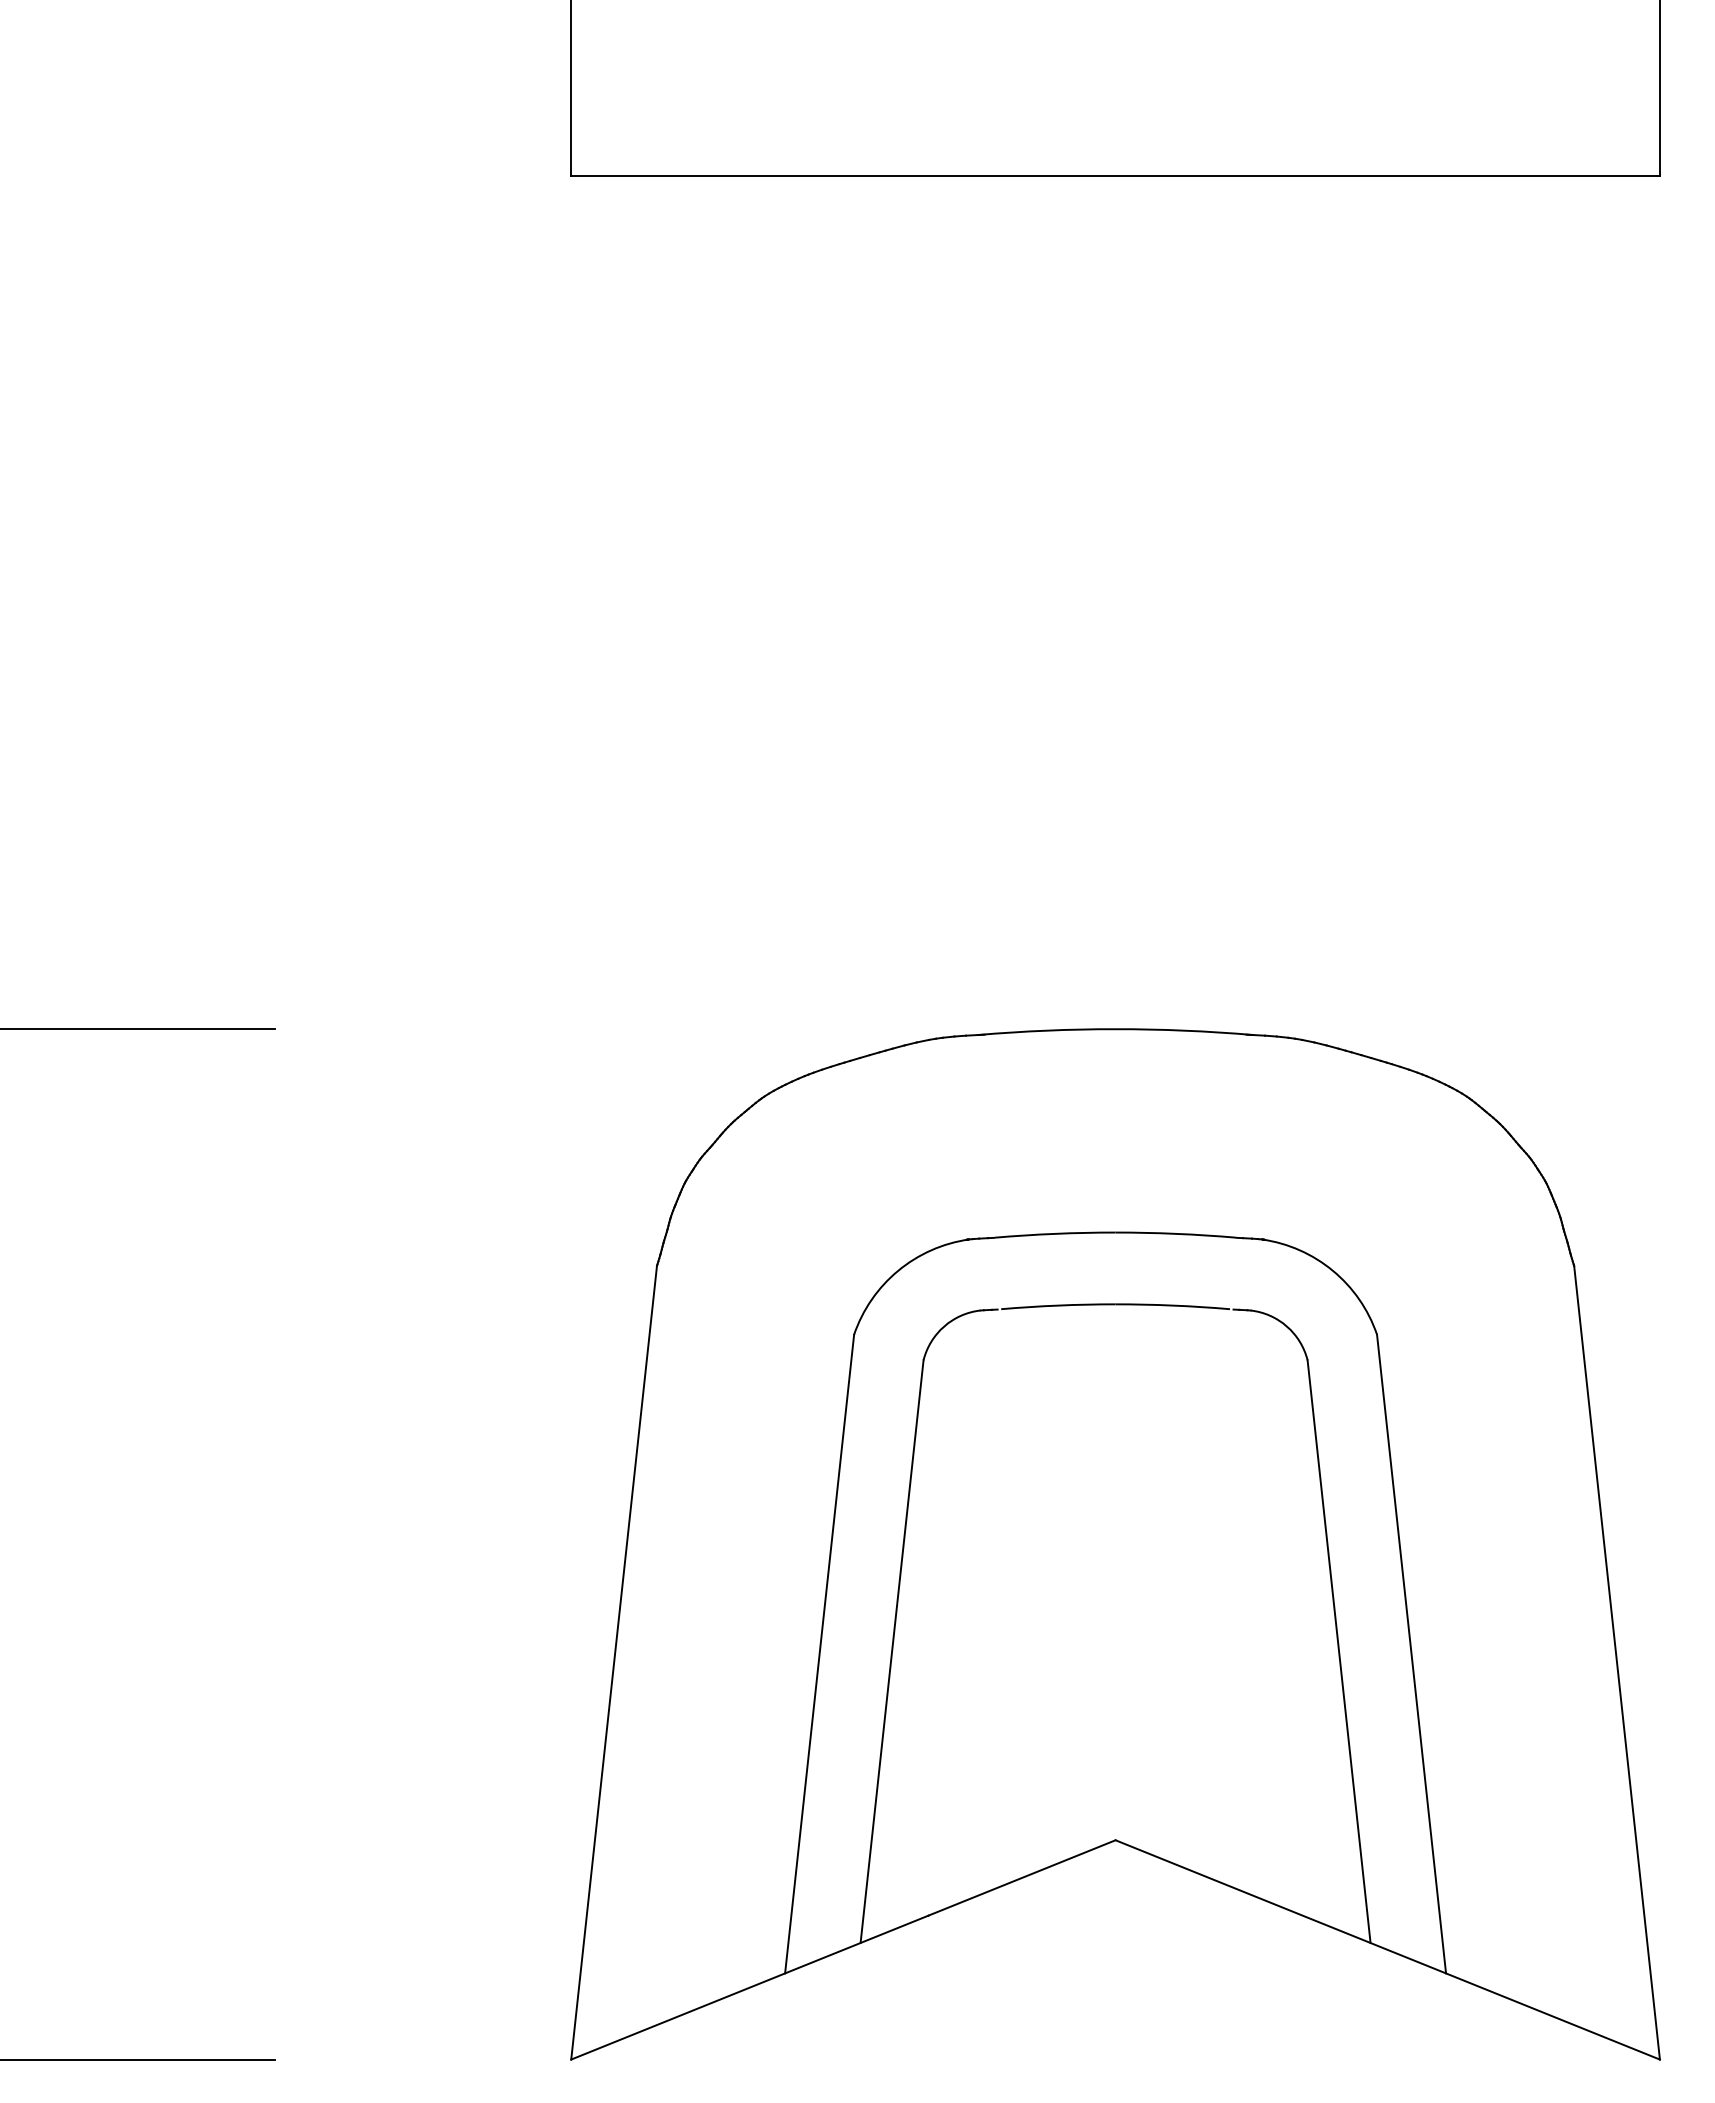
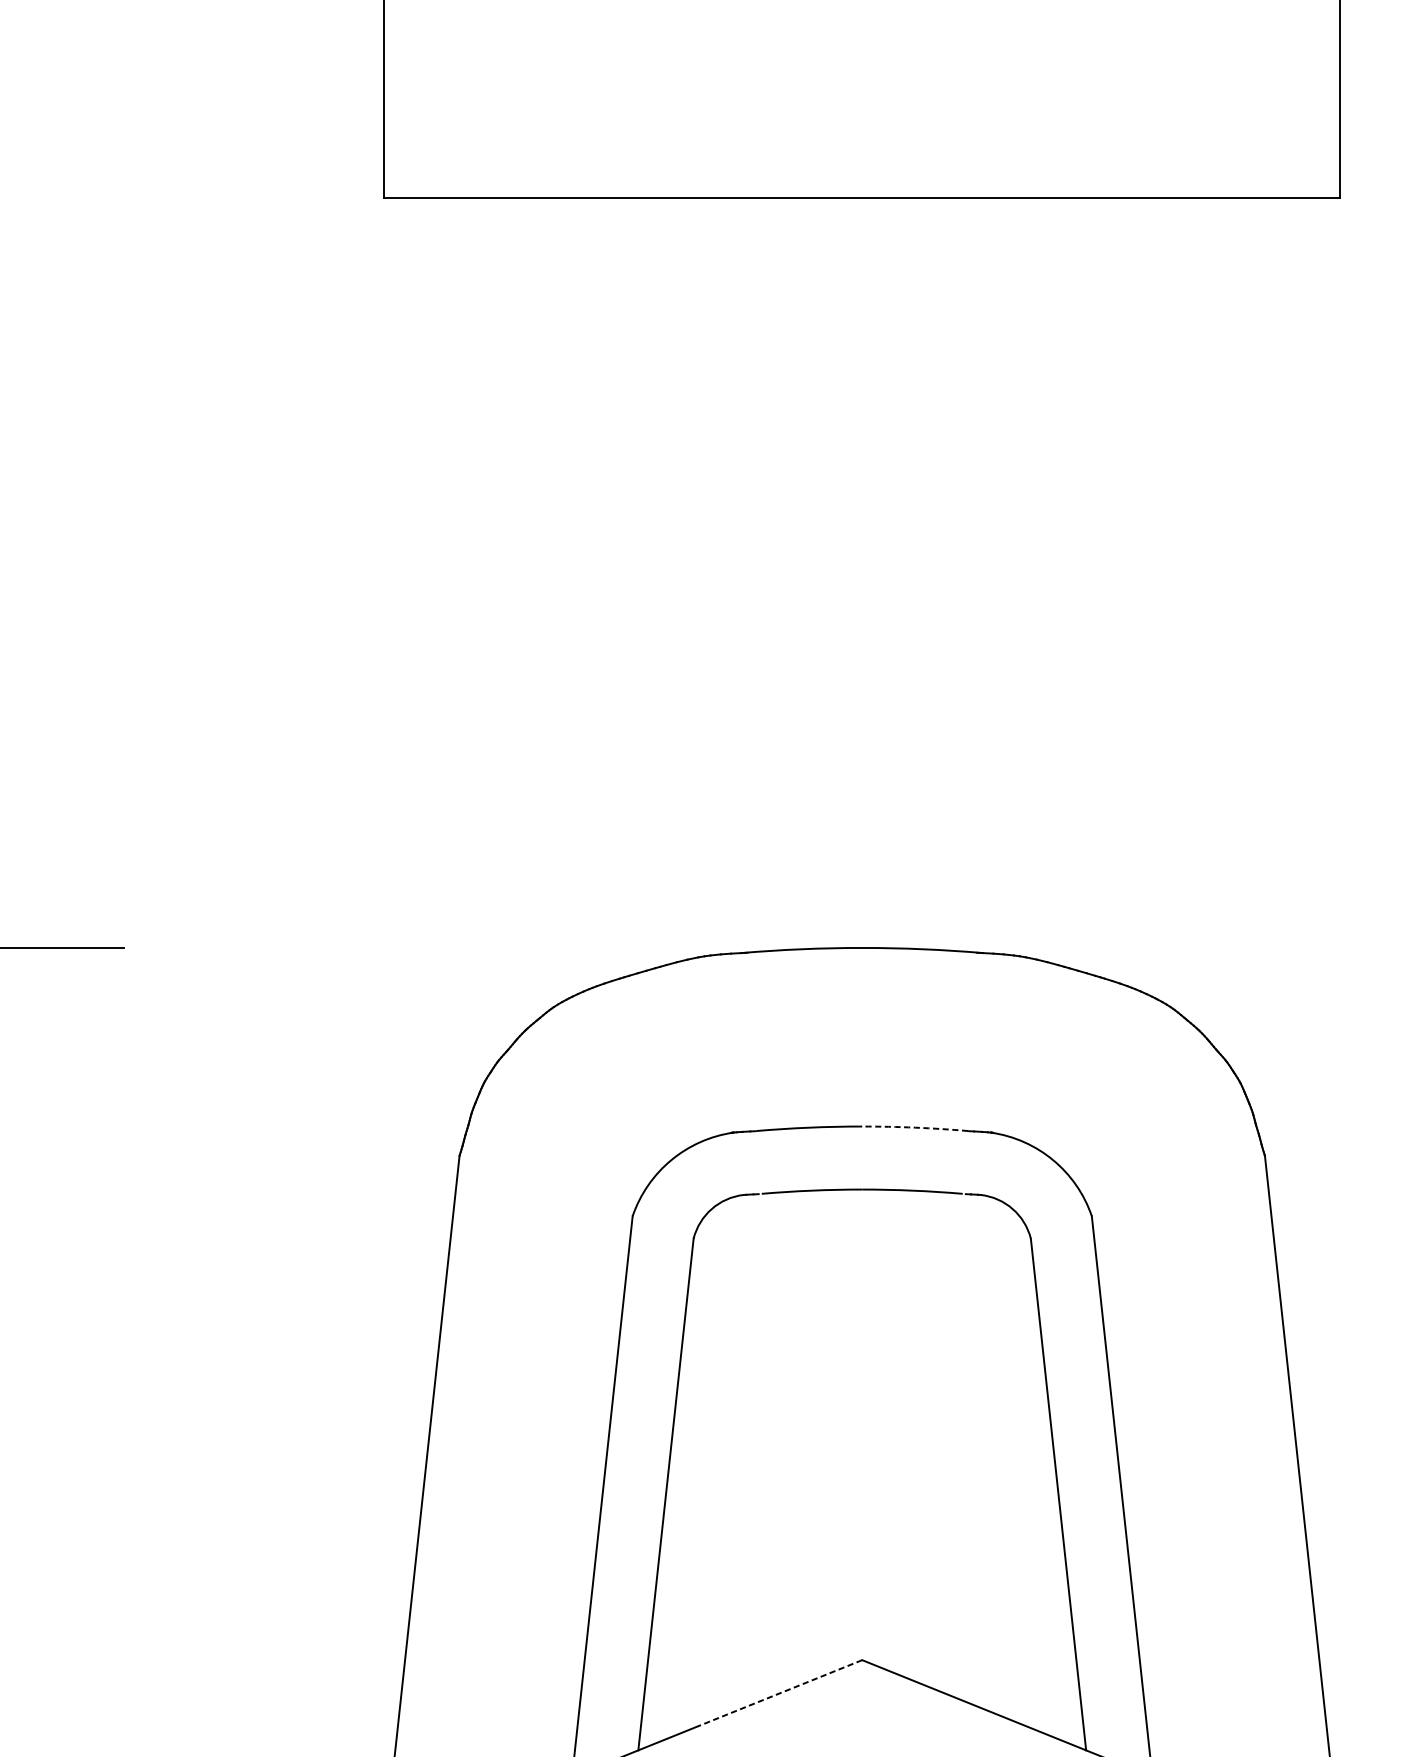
arc: (1175, 1233) -> (914, 1127), solid -> dashed
line: (1022, 1877) -> (780, 1692), solid -> dashed

